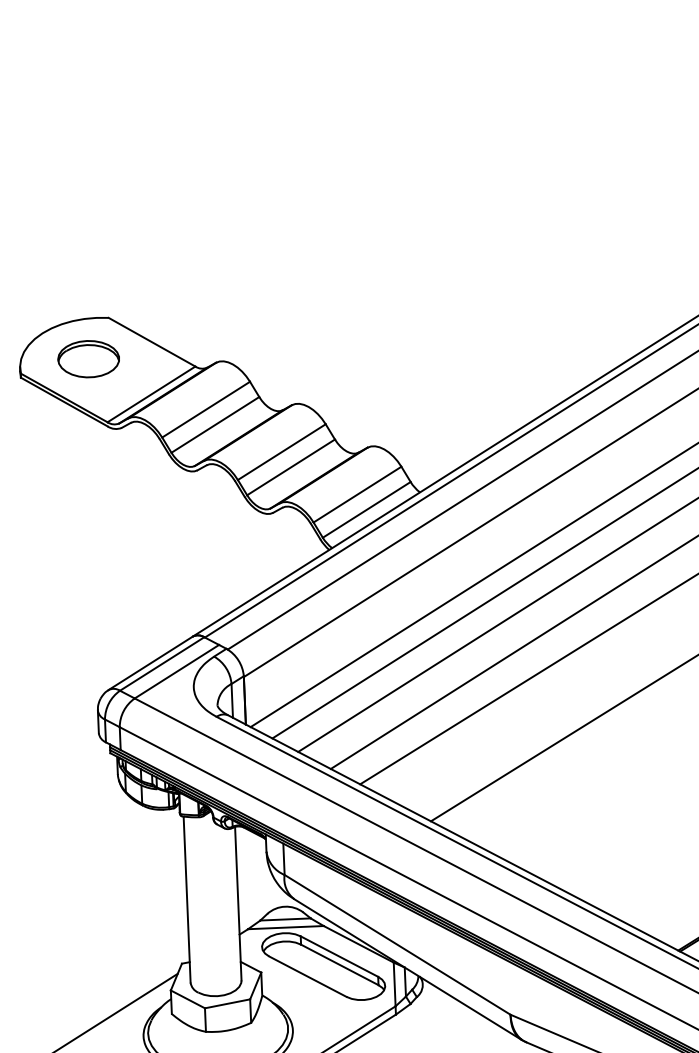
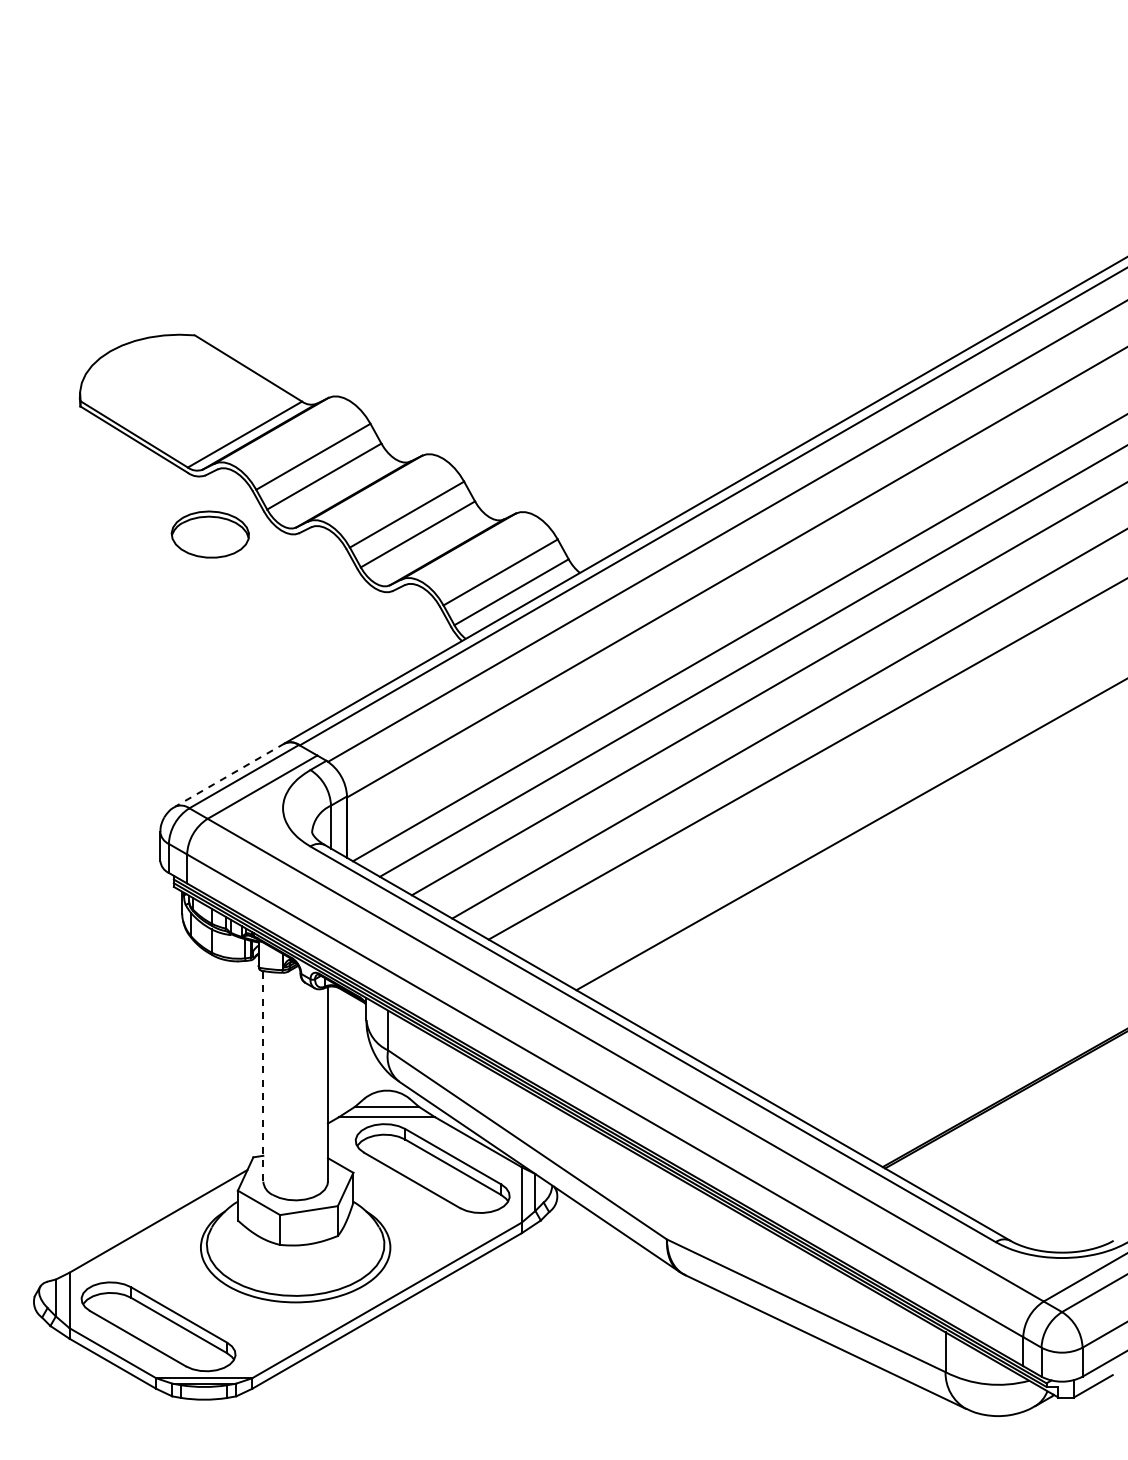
part: (88, 359) -> (209, 534), moved
line: (150, 663) -> (229, 775), solid -> dashed
line: (187, 899) -> (263, 1076), solid -> dashed

